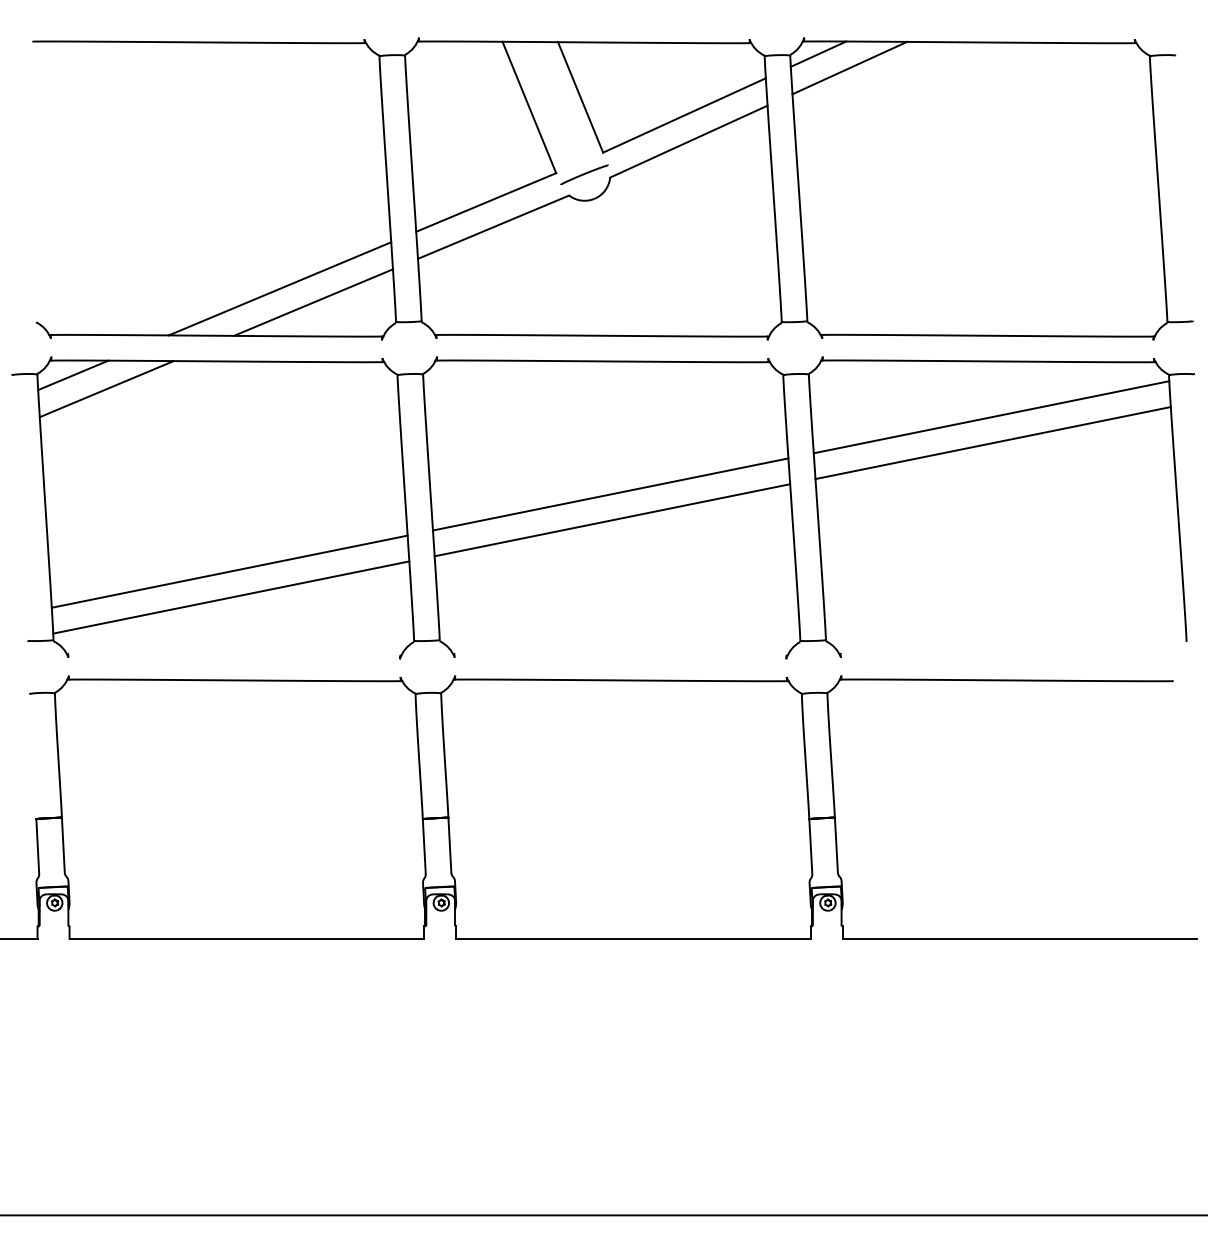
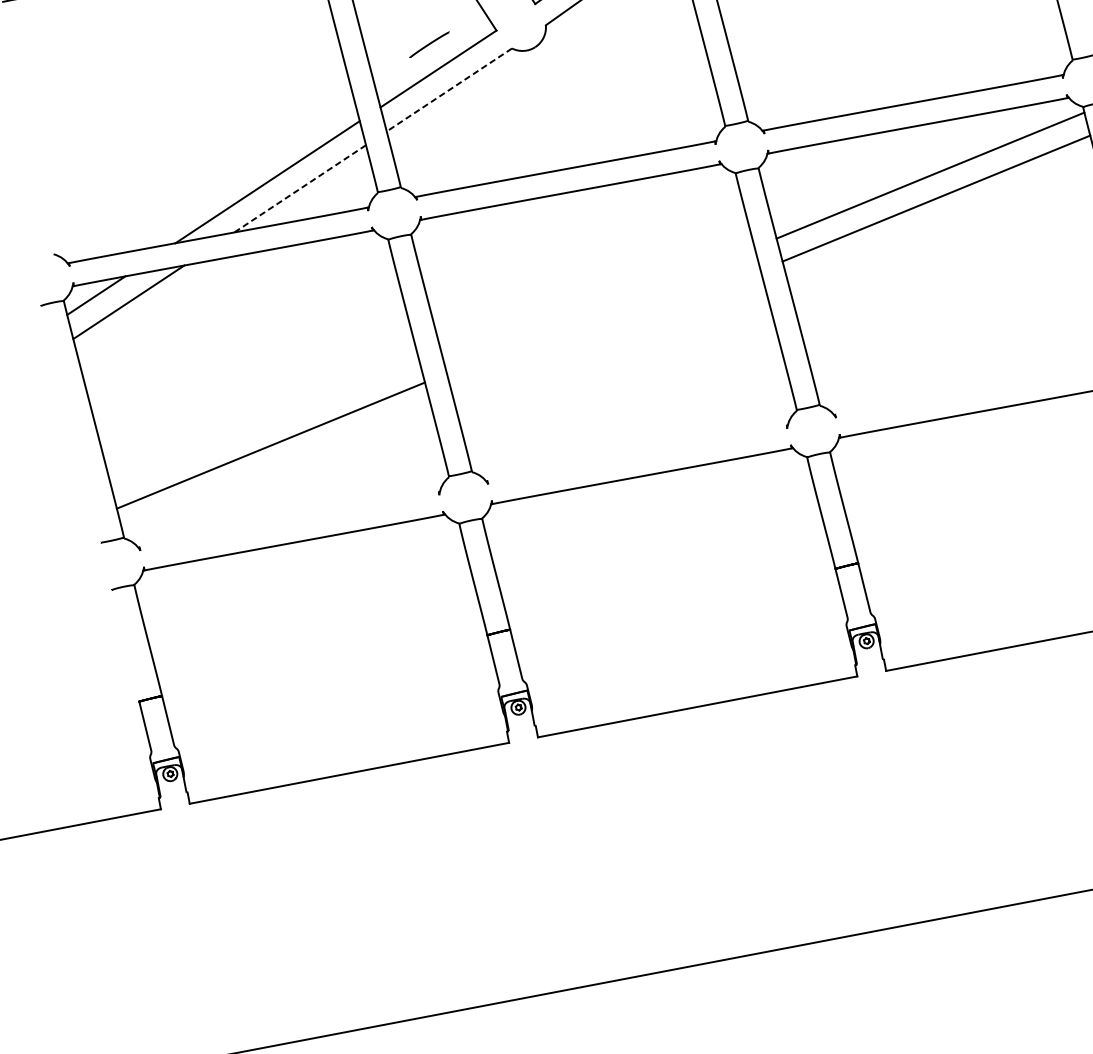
line: (584, 174) -> (429, 44), moved
line: (493, 227) -> (449, 90), solid -> dashed
line: (313, 302) -> (300, 188), solid -> dashed
line: (610, 494) -> (600, 310), removed
line: (612, 520) -> (606, 333), removed
line: (231, 597) -> (276, 468), removed

